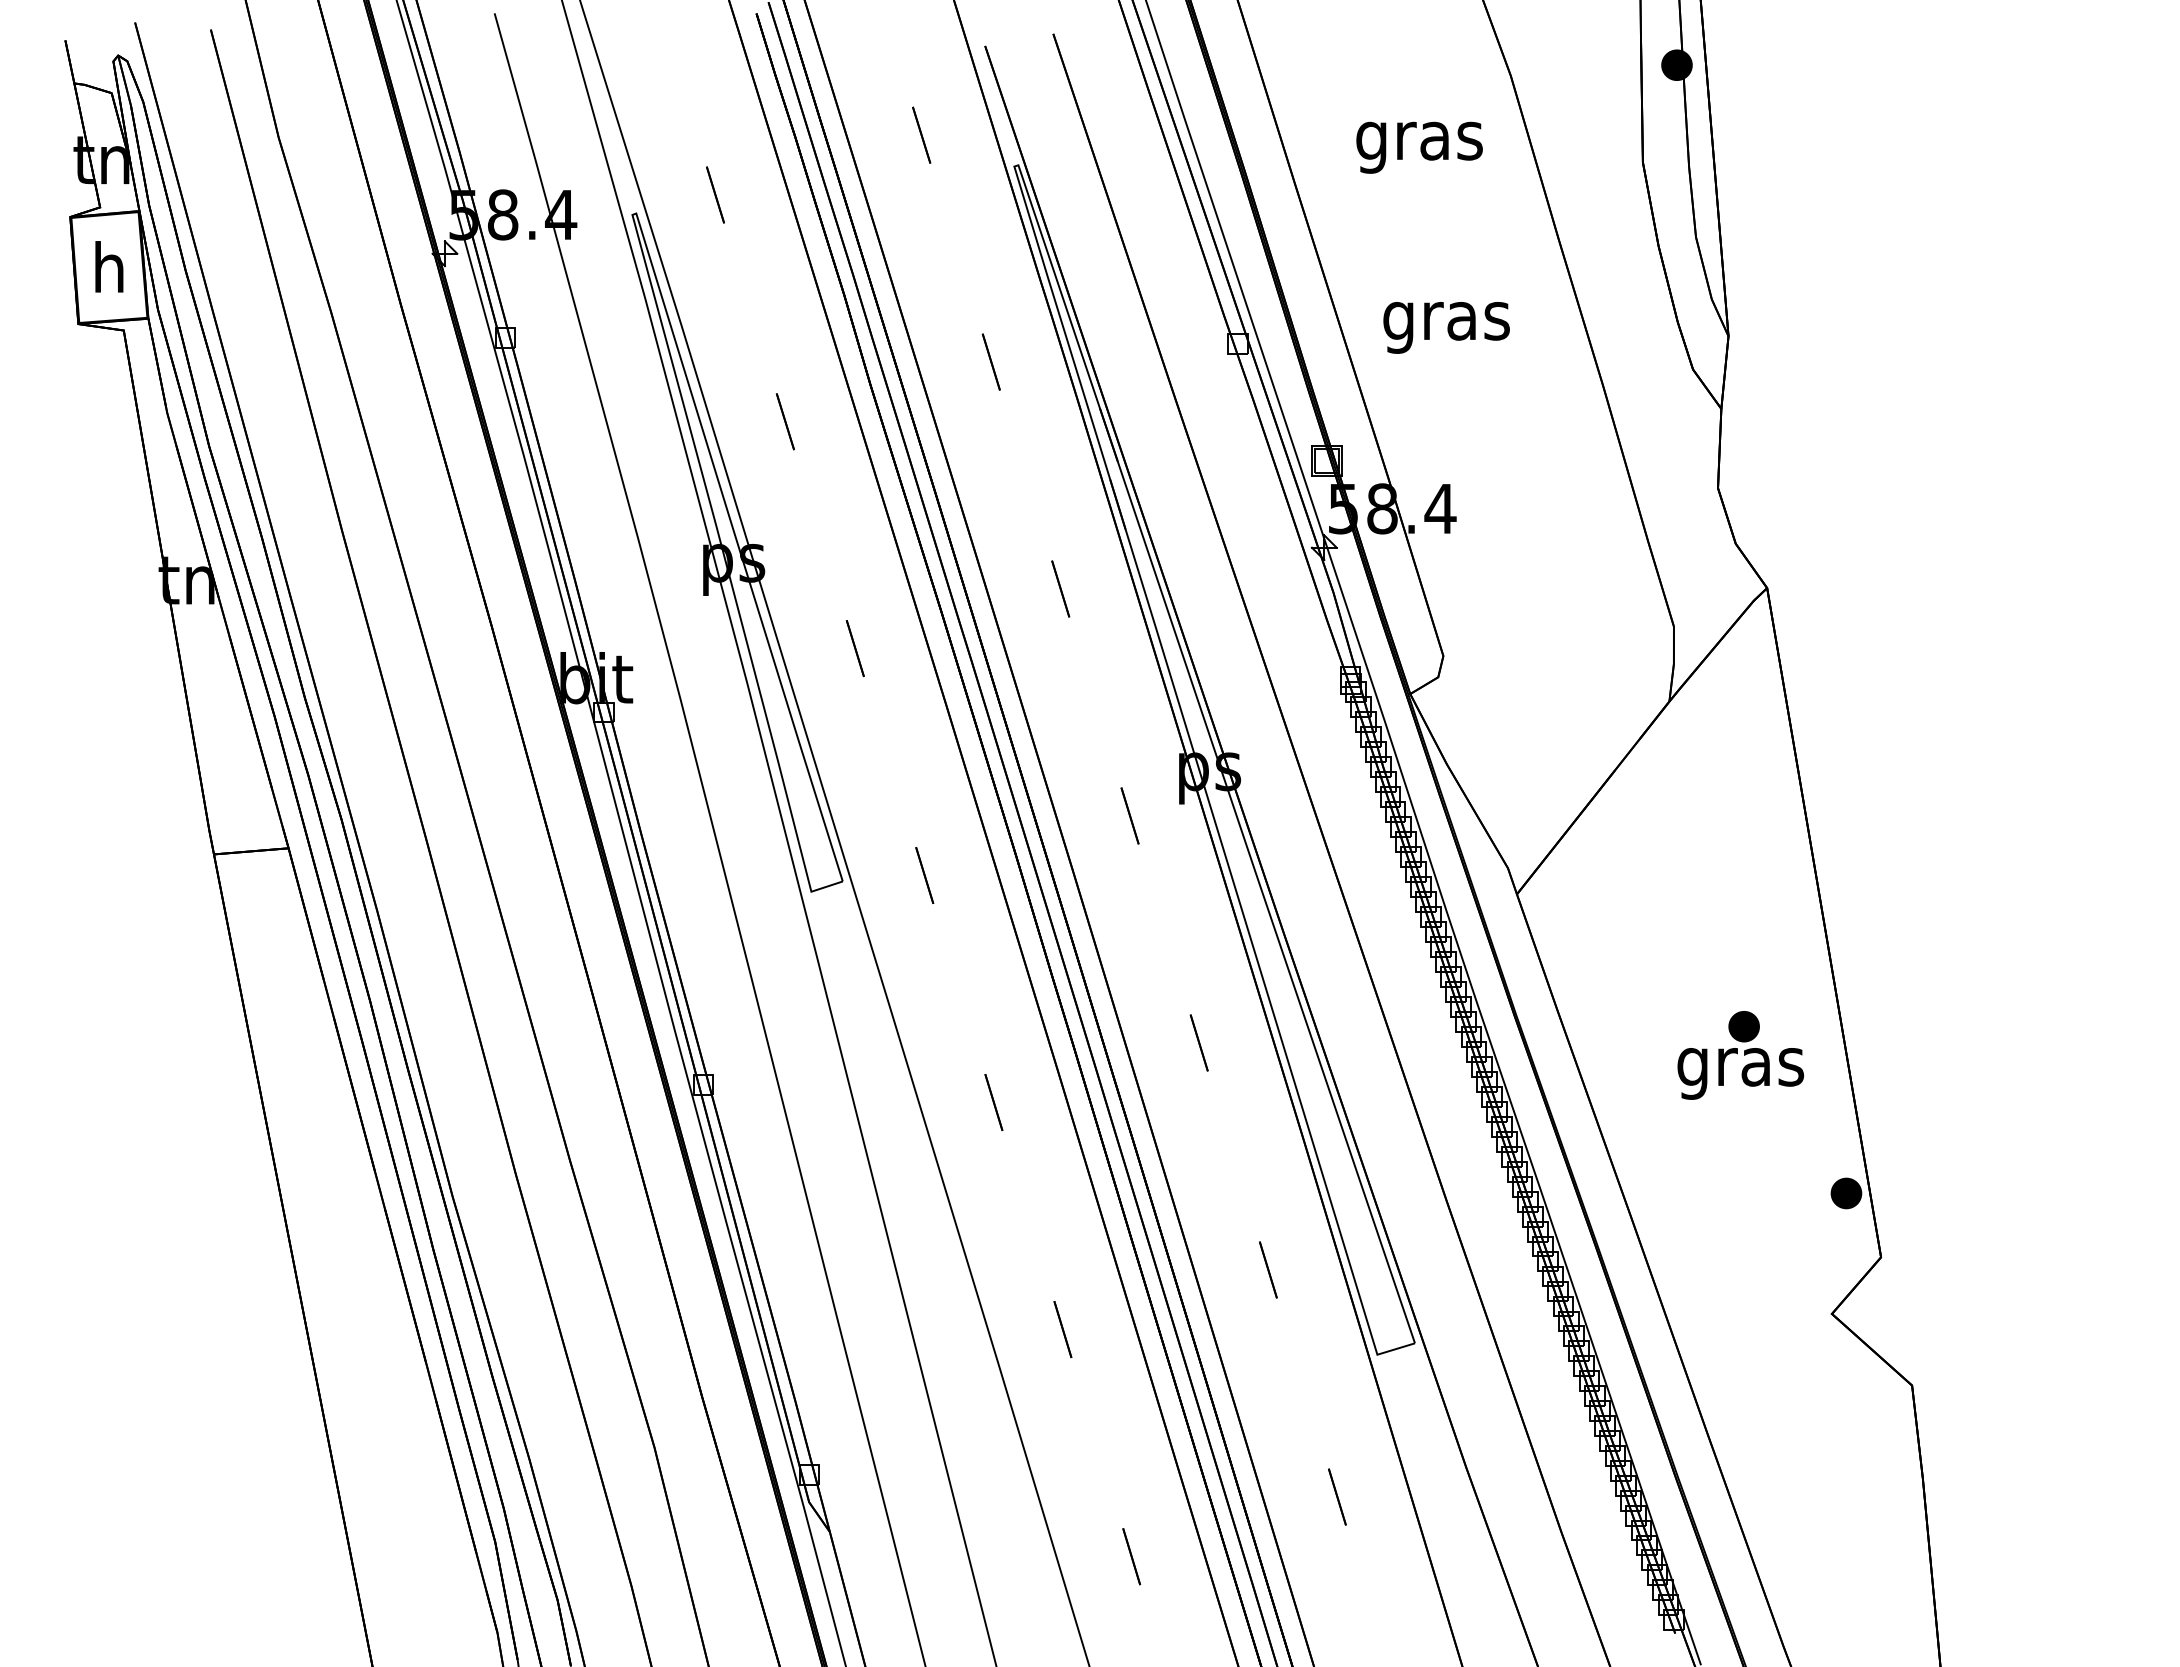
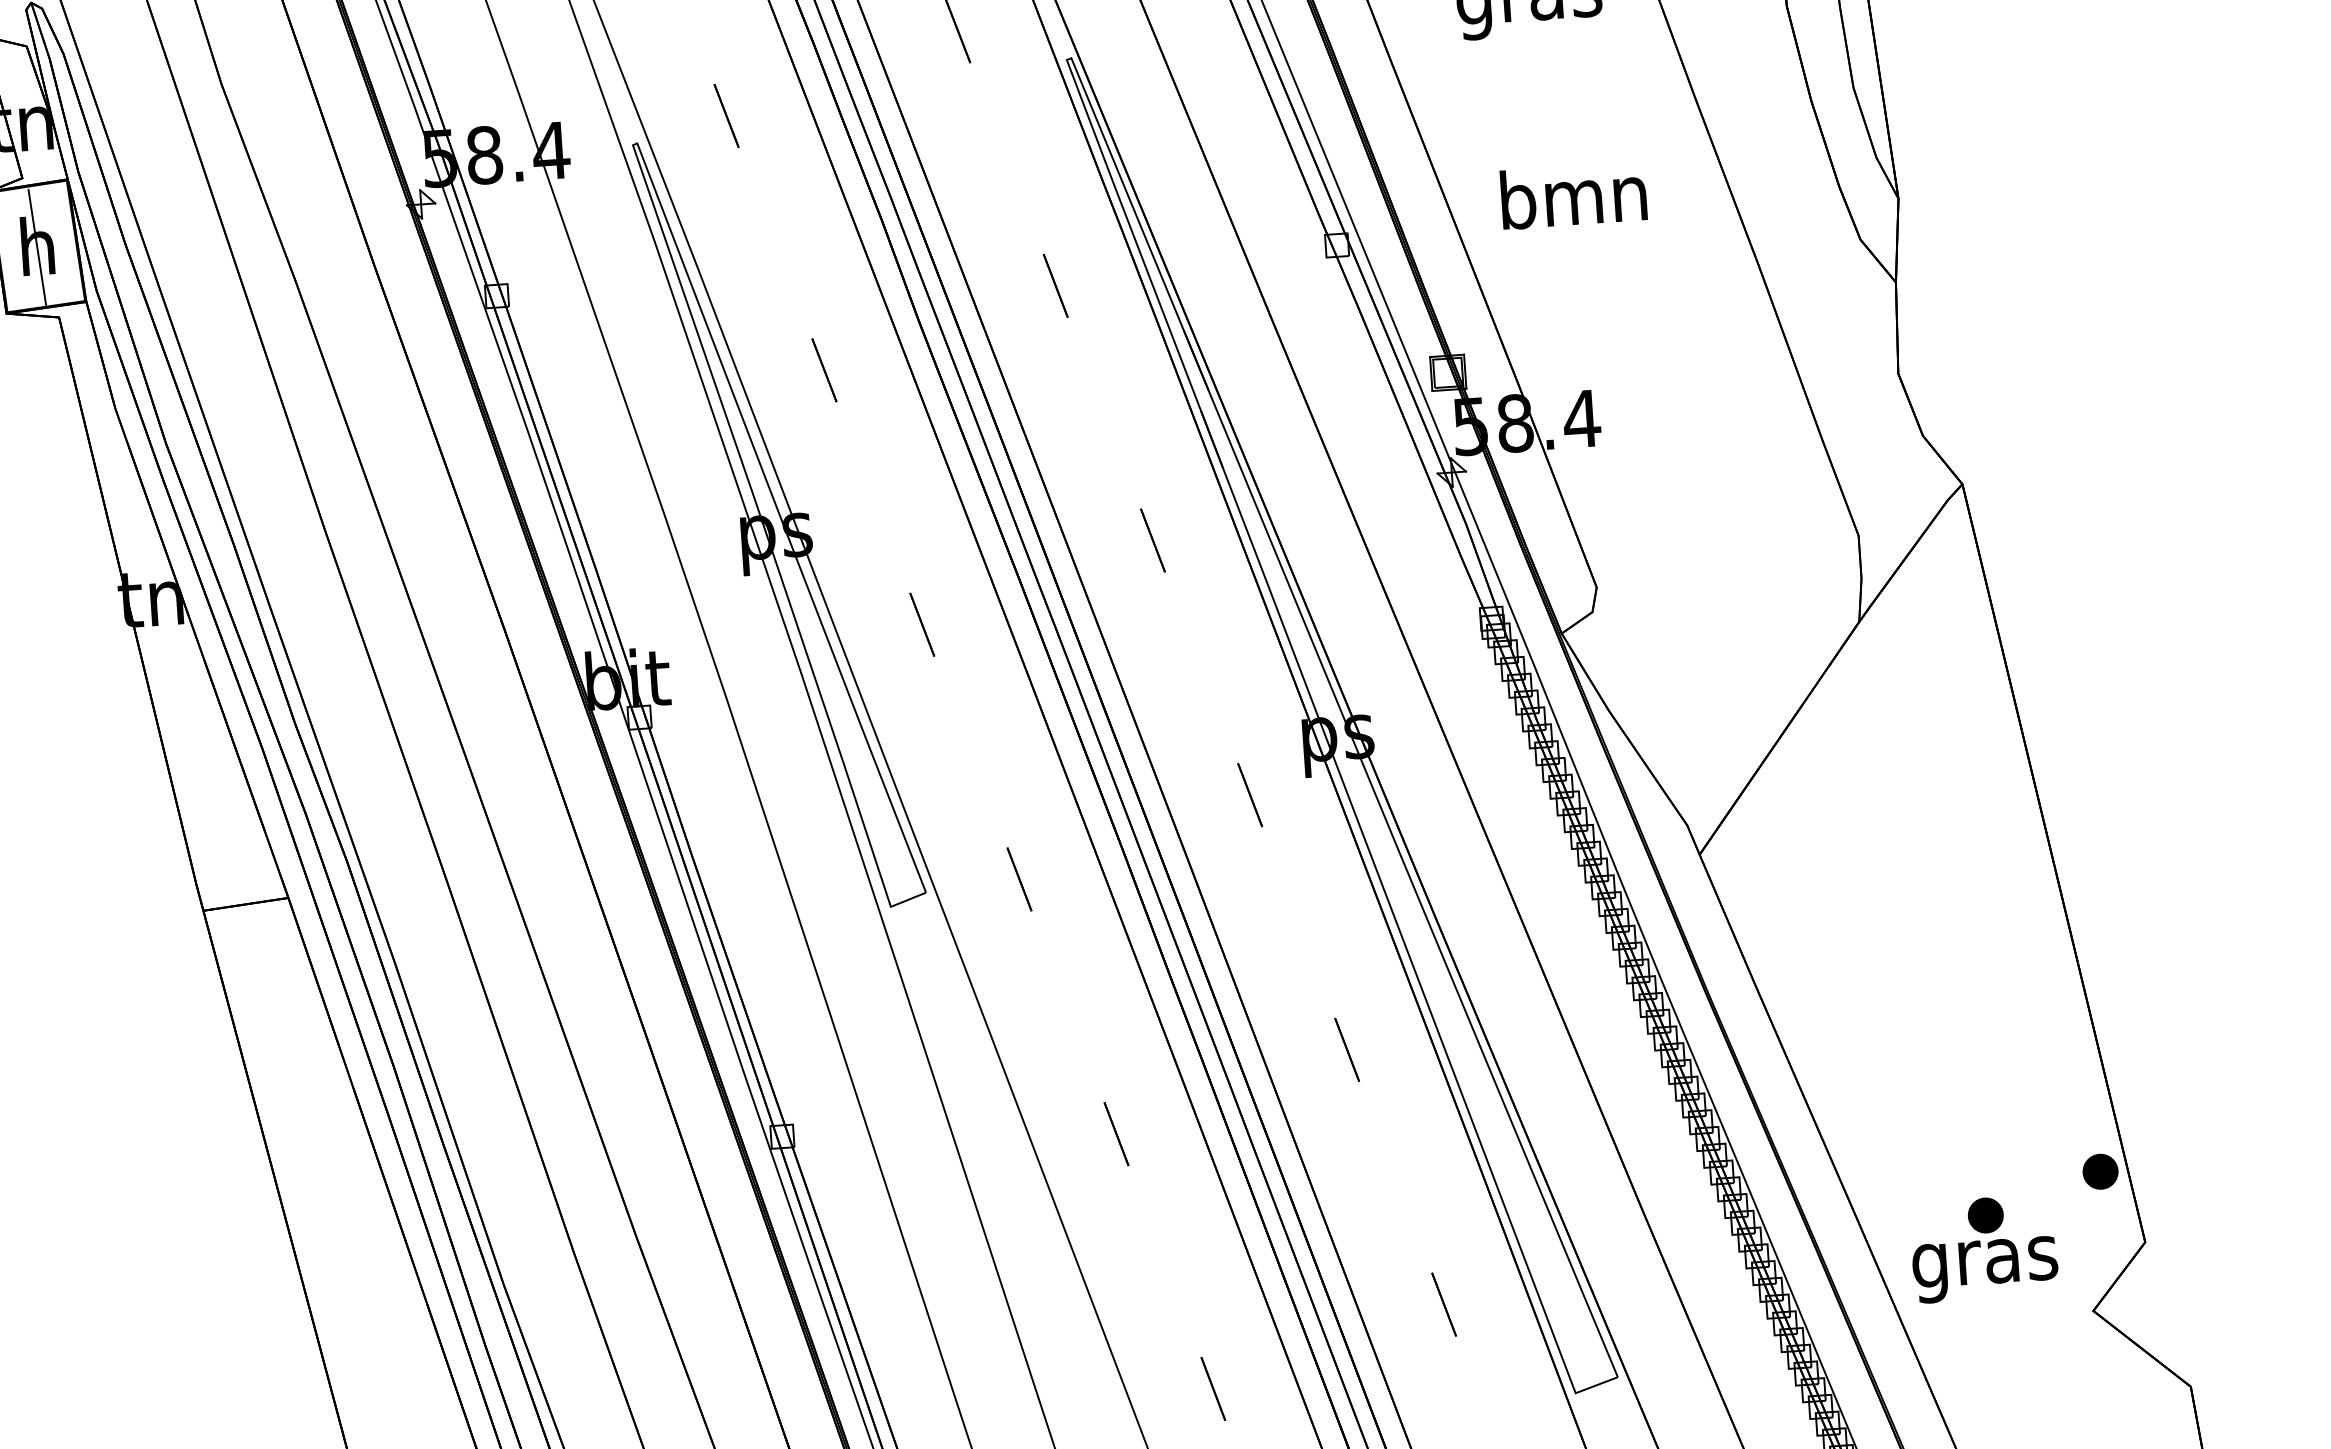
line: (108, 267) -> (36, 246), added
text: (1446, 320) -> (1574, 202), gras -> bmn
part: (1740, 1055) -> (1983, 1248), moved

